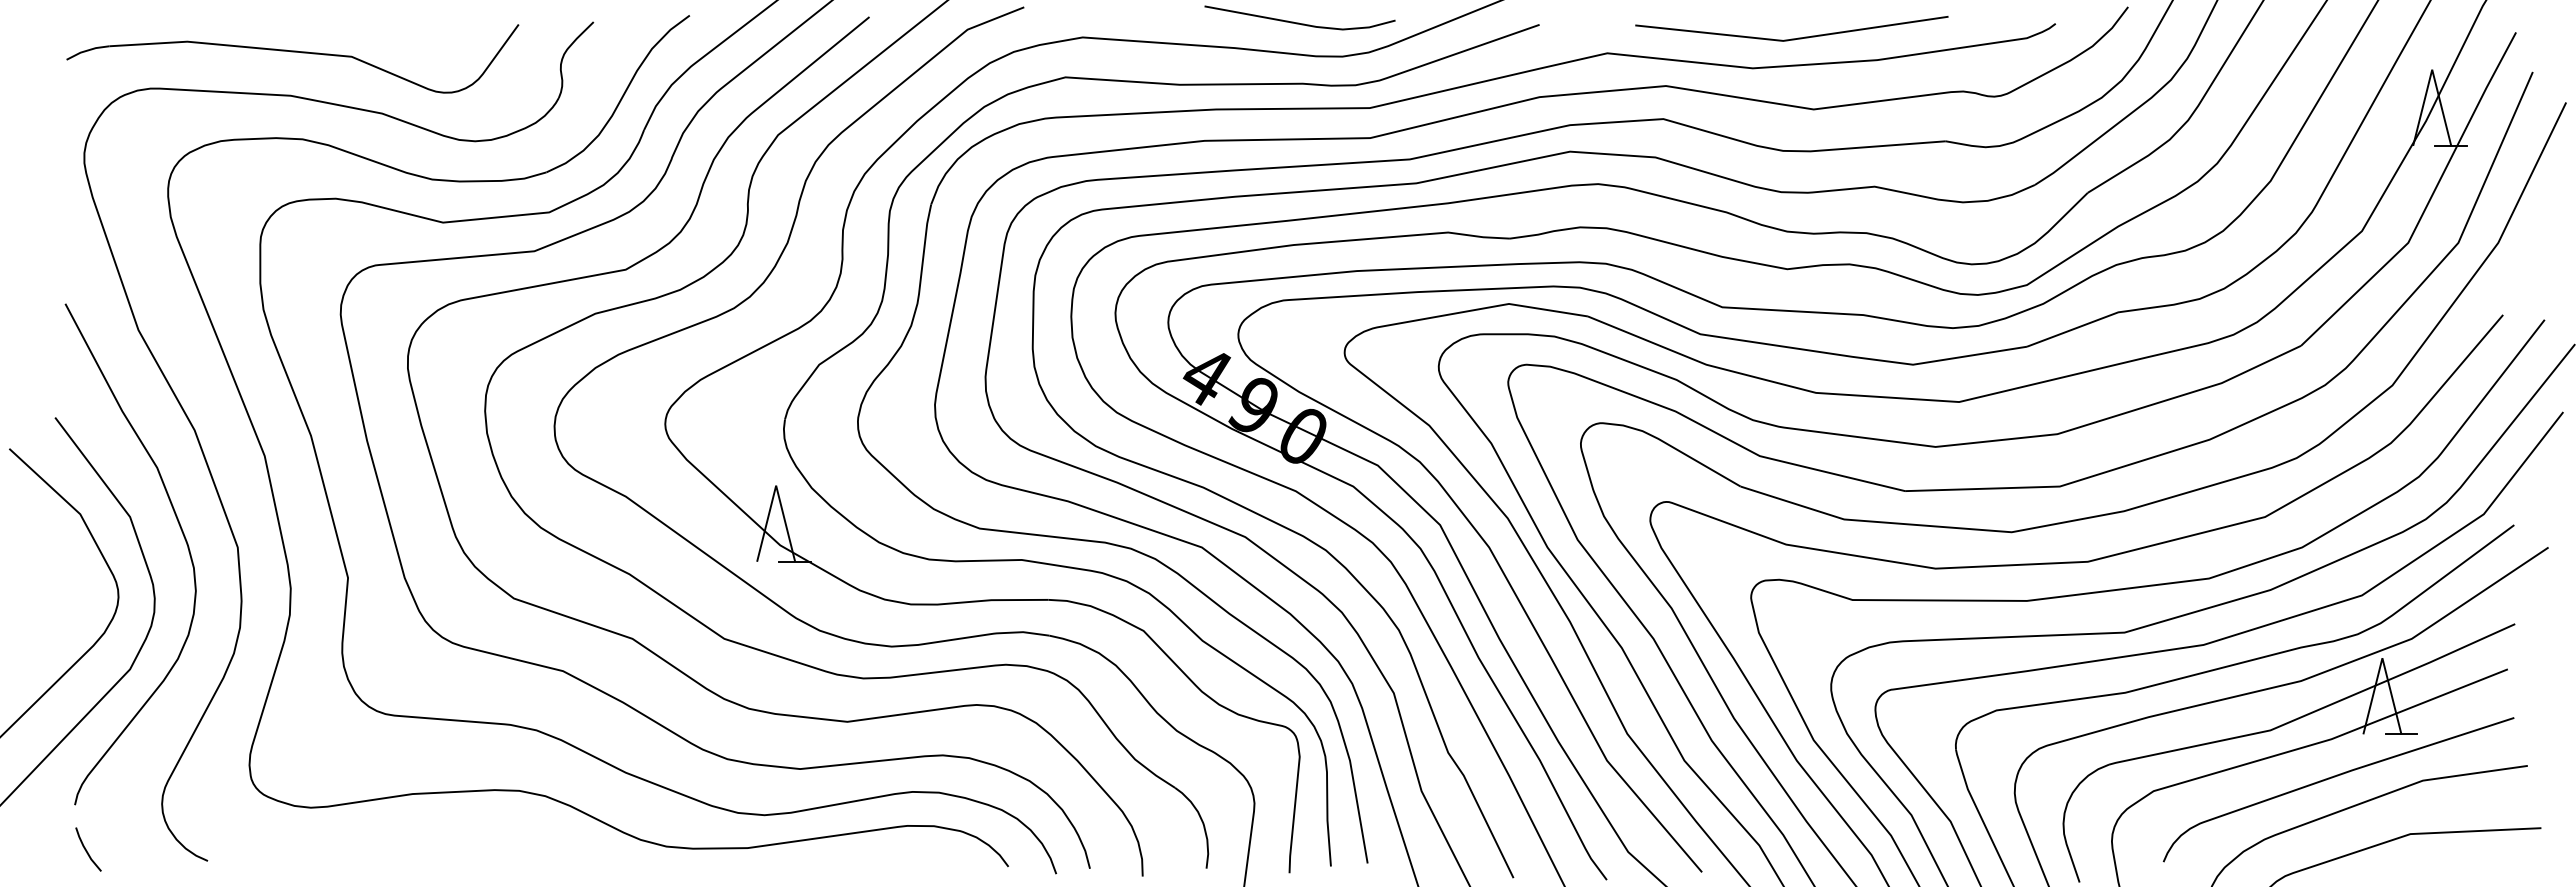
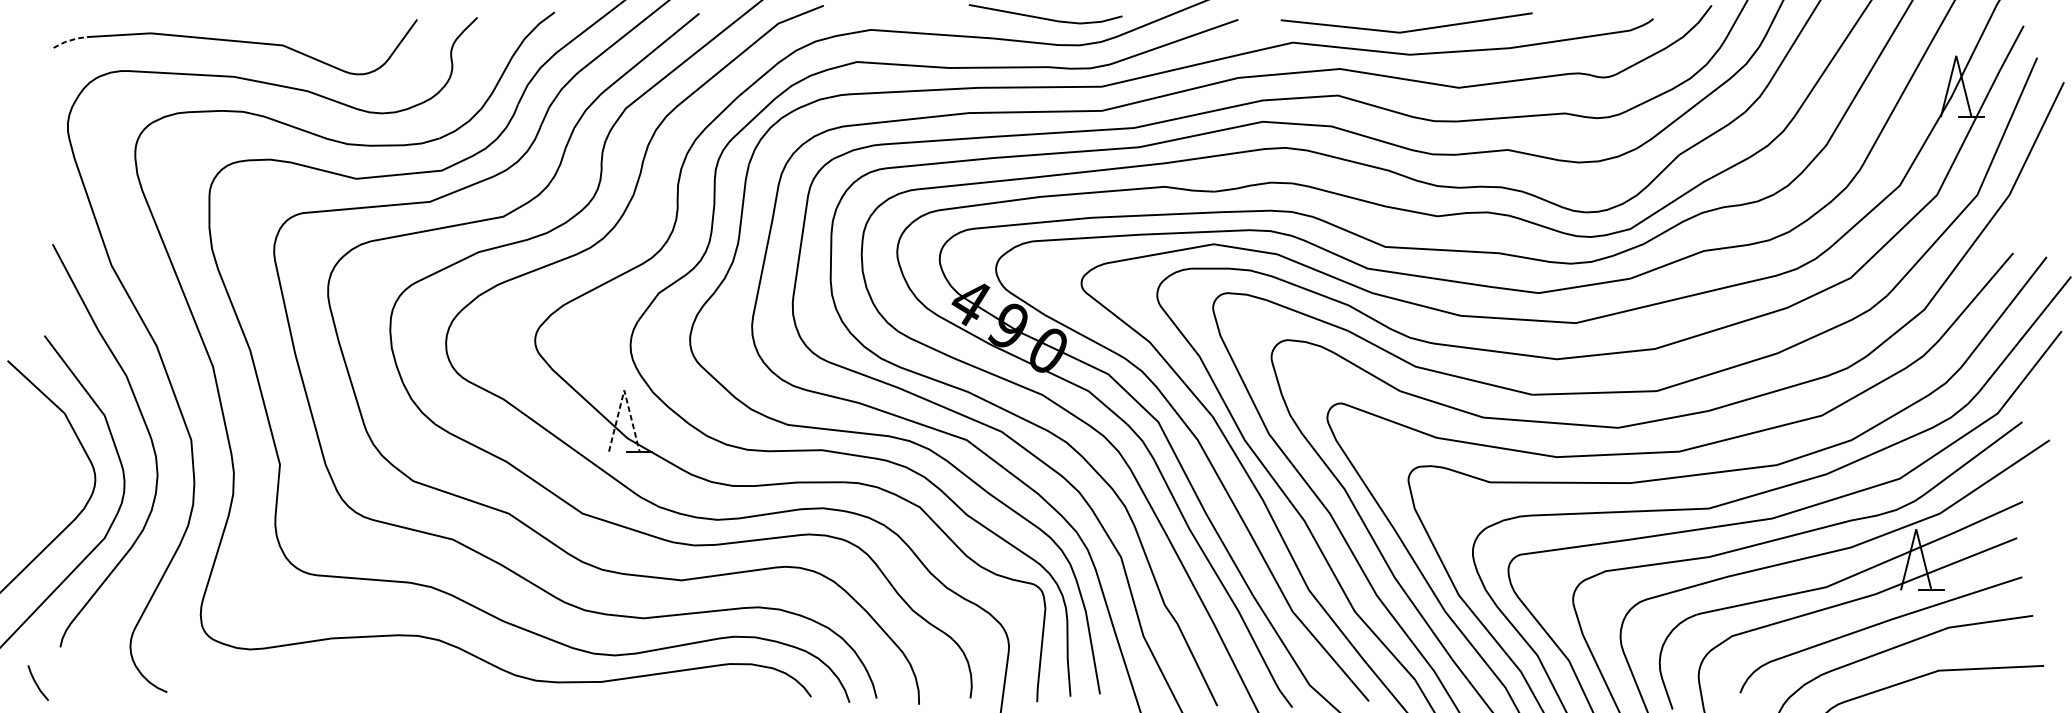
line: (1791, 38) -> (1406, 30), moved
line: (87, 50) -> (70, 40), solid -> dashed
line: (776, 485) -> (624, 390), solid -> dashed
curve: (87, 850) -> (37, 683), moved

